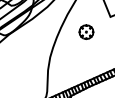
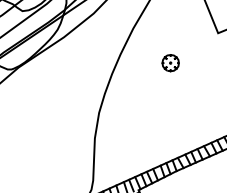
part: (86, 31) -> (170, 61), size x0.6

